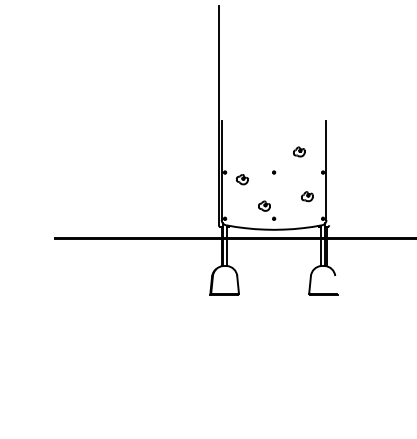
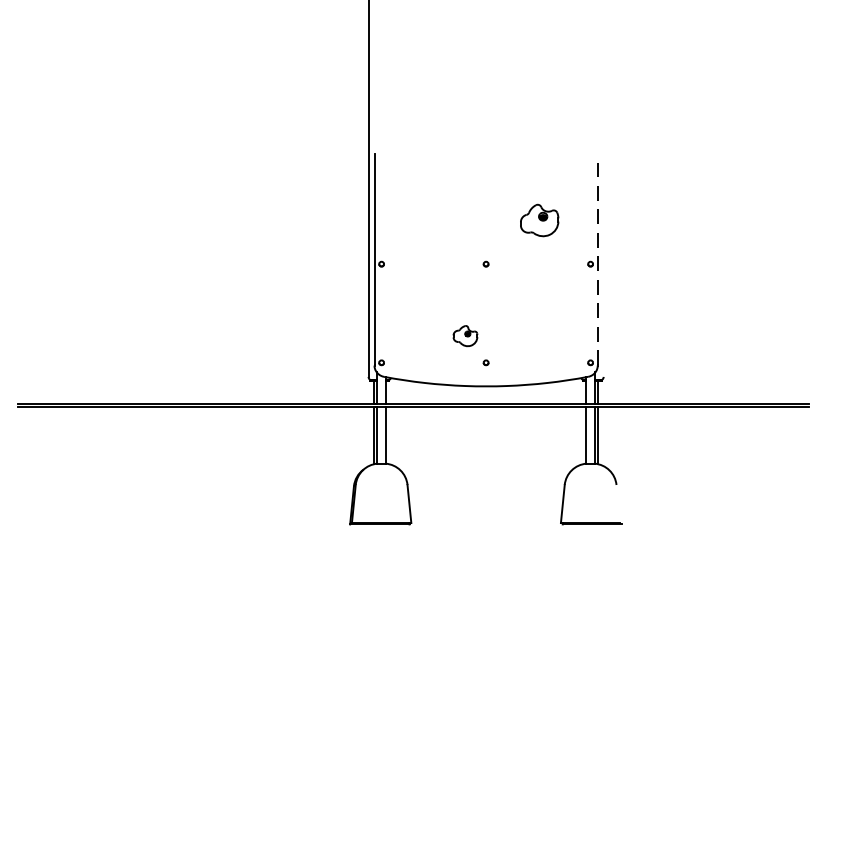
part: (299, 151) -> (540, 219), size x1.6
line: (326, 169) -> (597, 257), solid -> dashed
part: (241, 179) -> (416, 279), removed
part: (307, 196) -> (557, 315), removed

